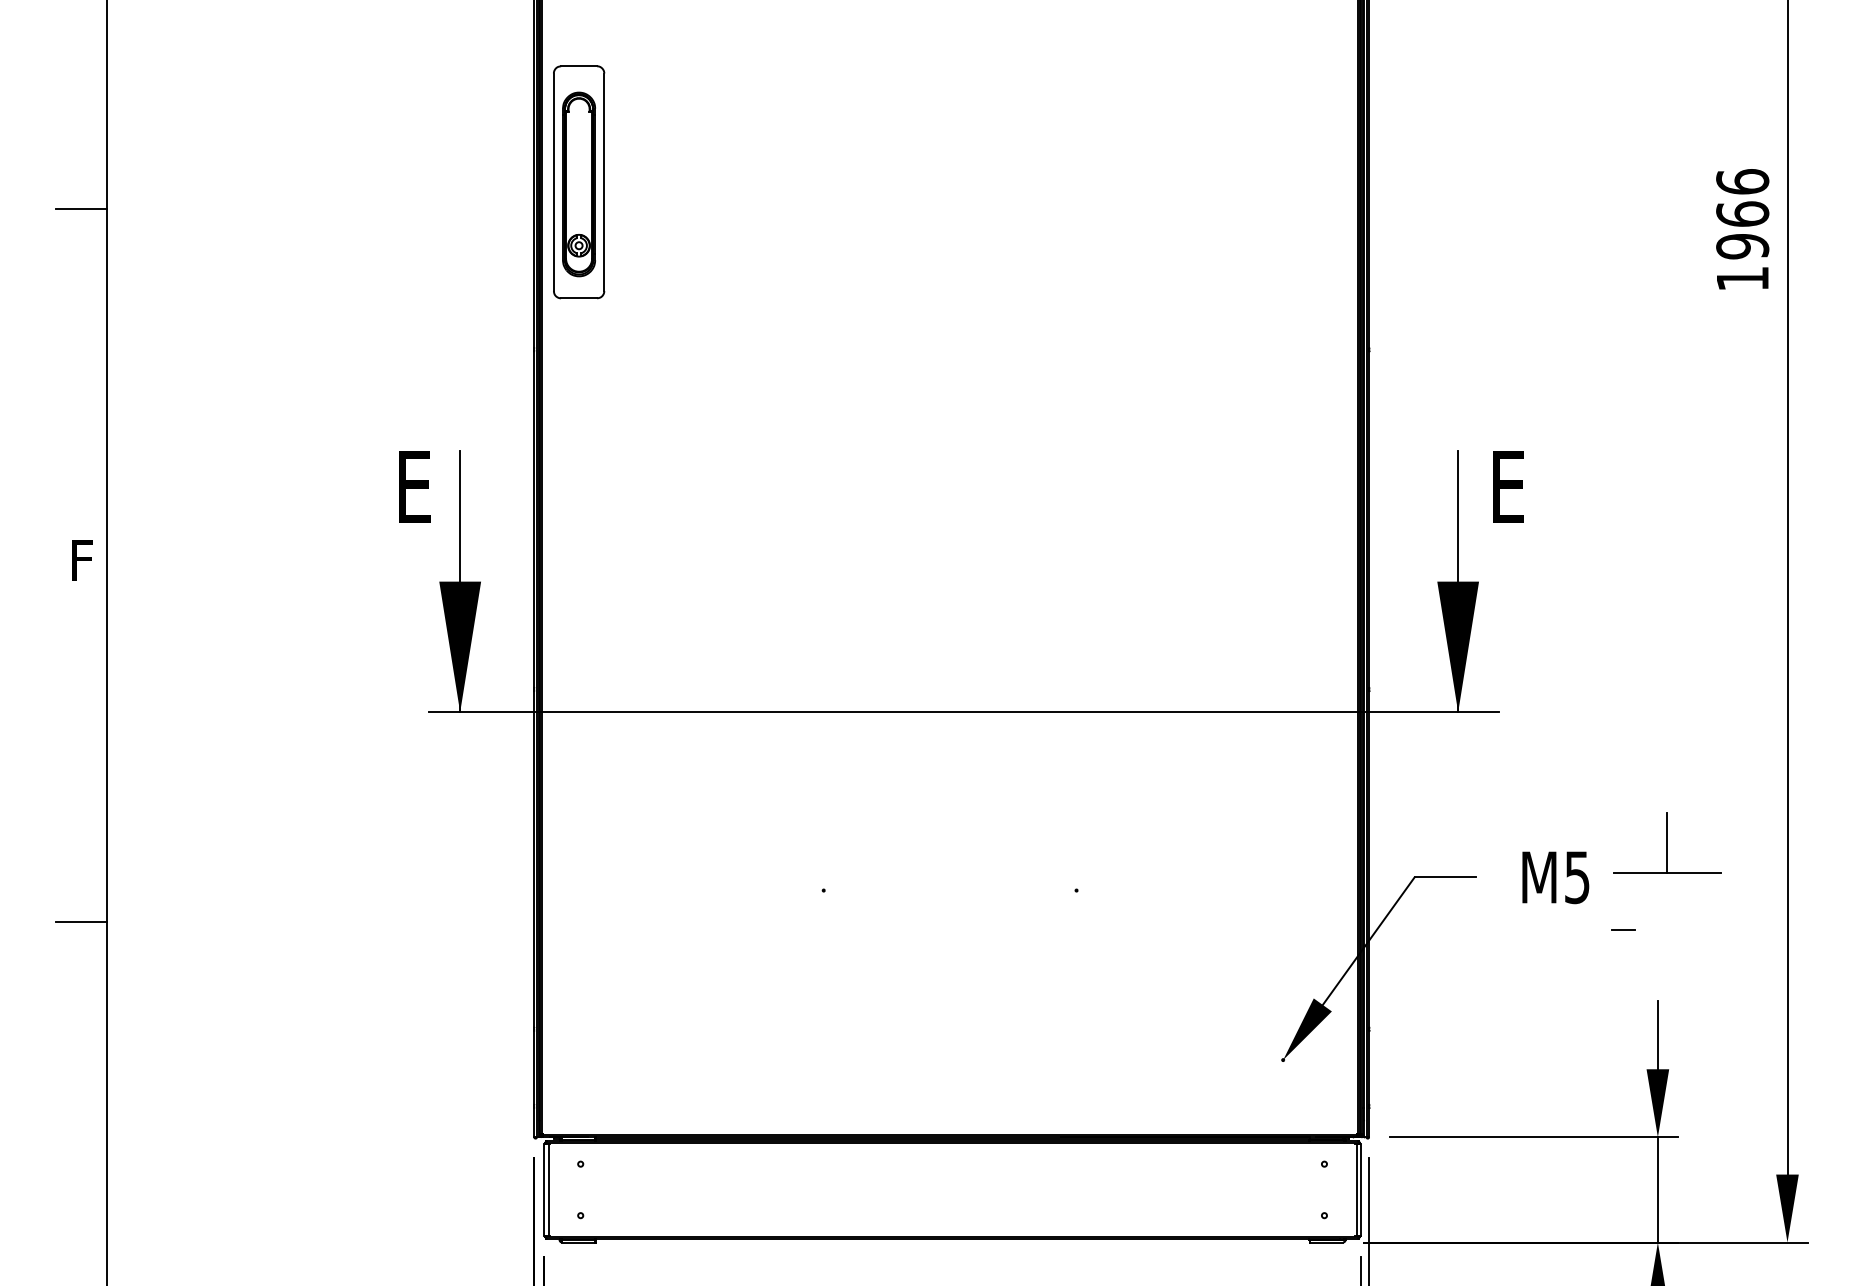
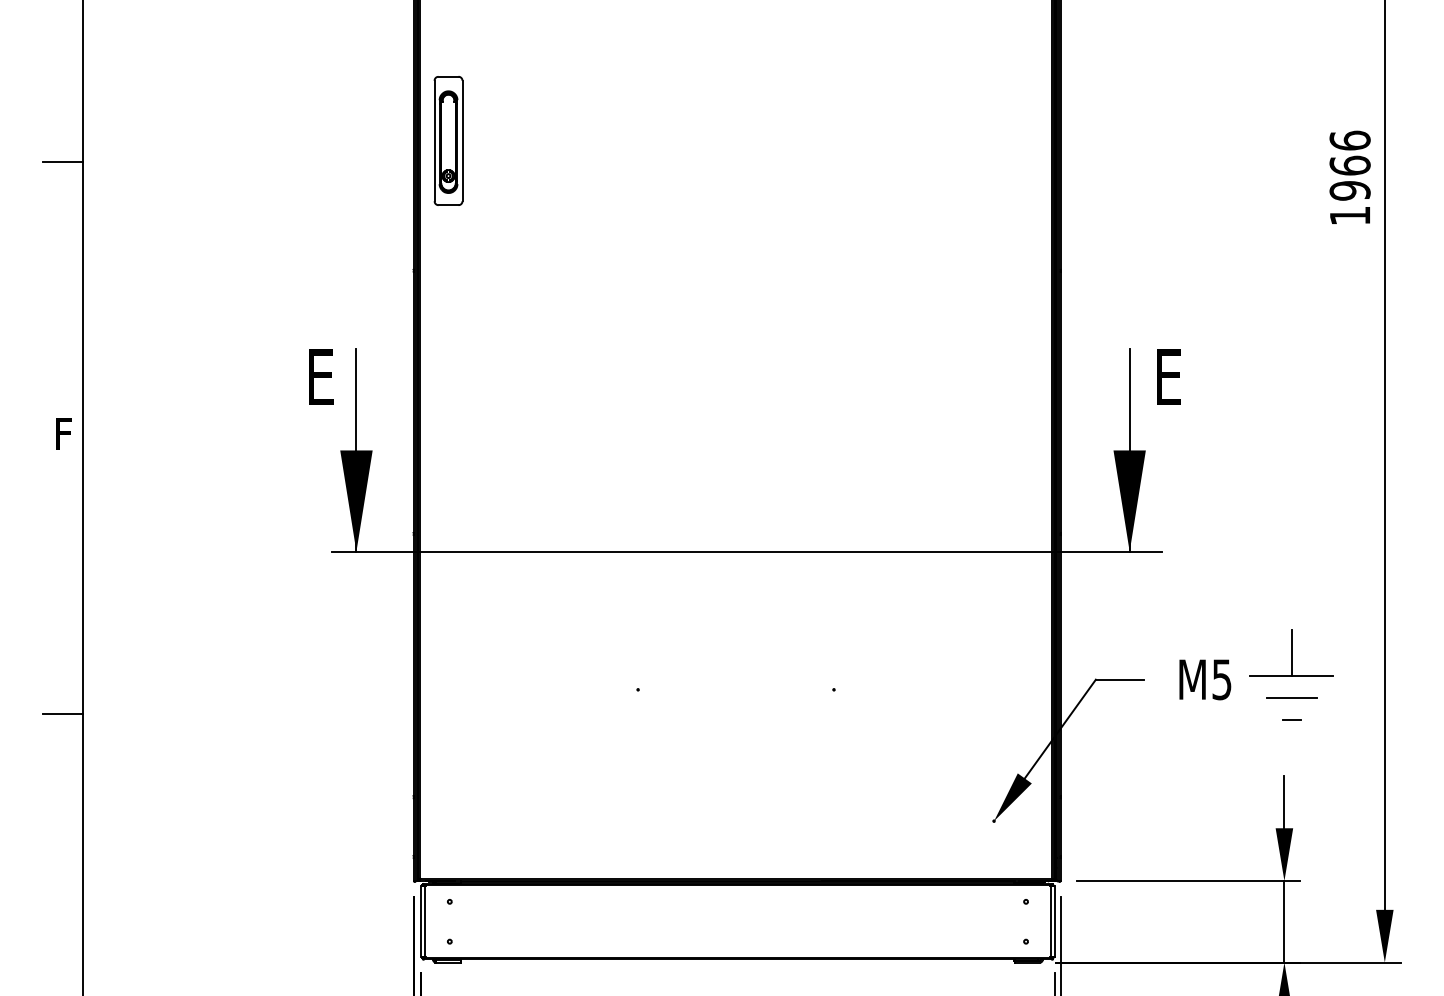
part: (578, 181) -> (448, 140), size x0.71
line: (1667, 900) -> (1291, 697), added
line: (1623, 929) -> (1291, 719), moved

